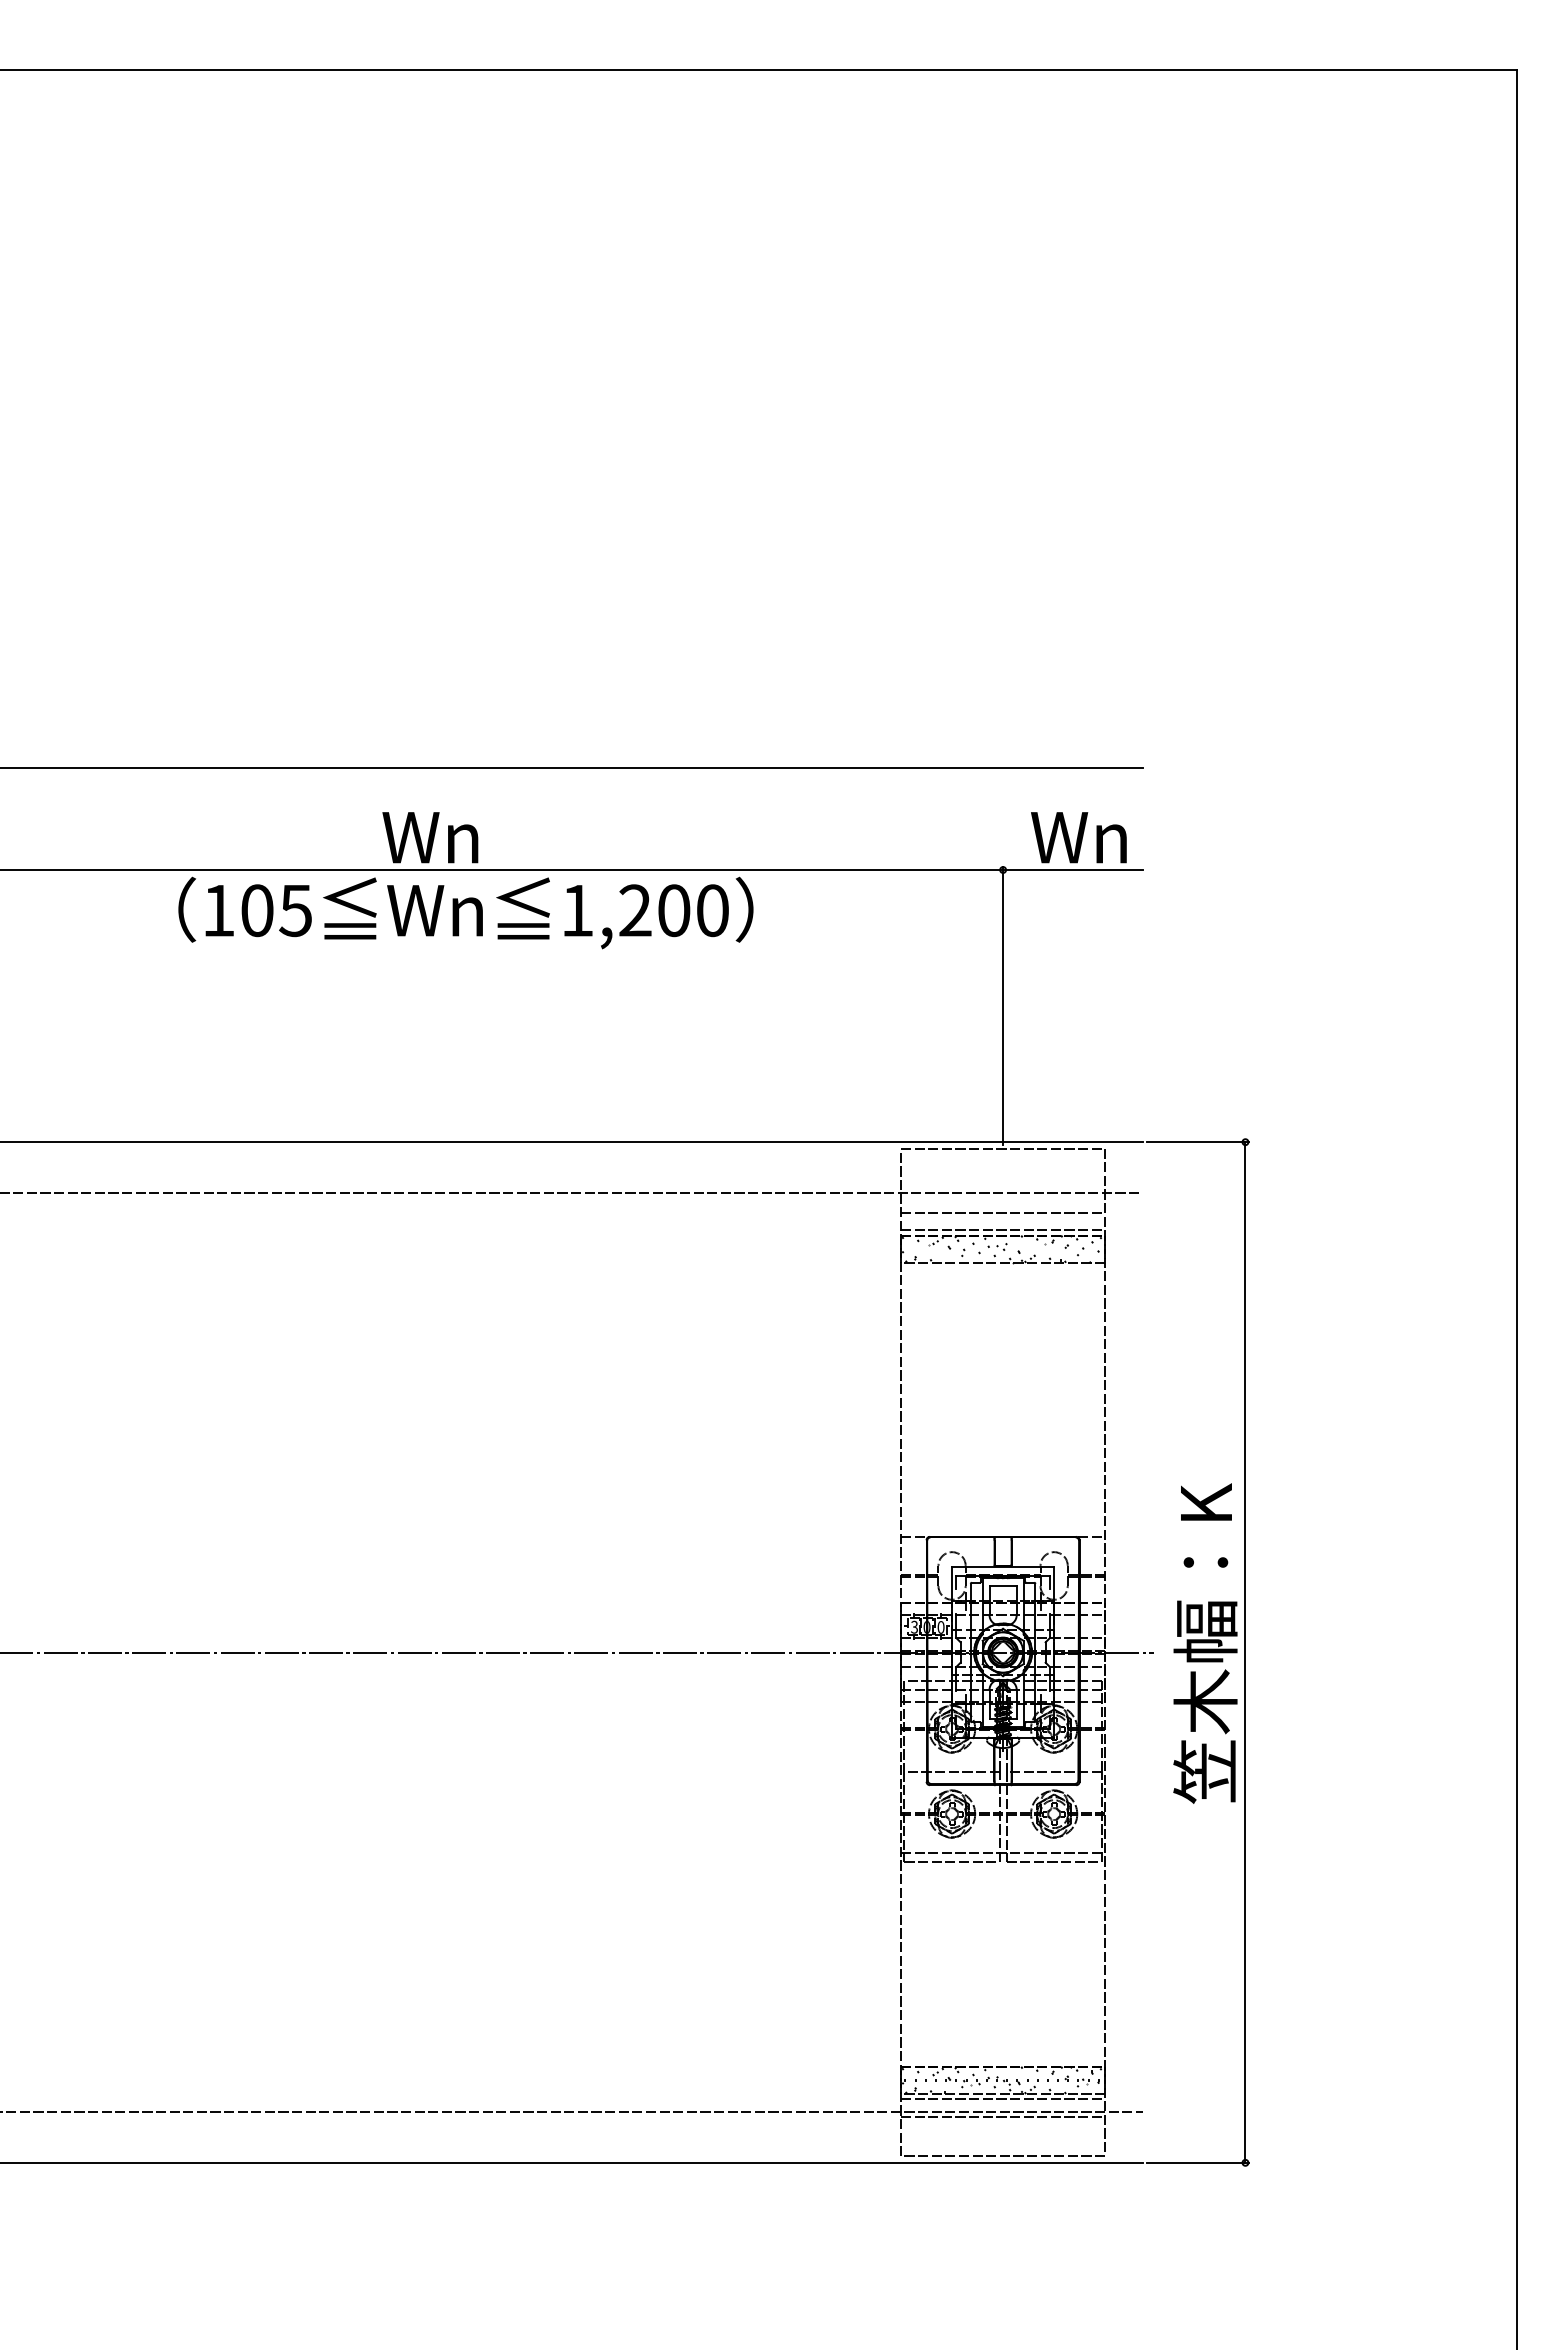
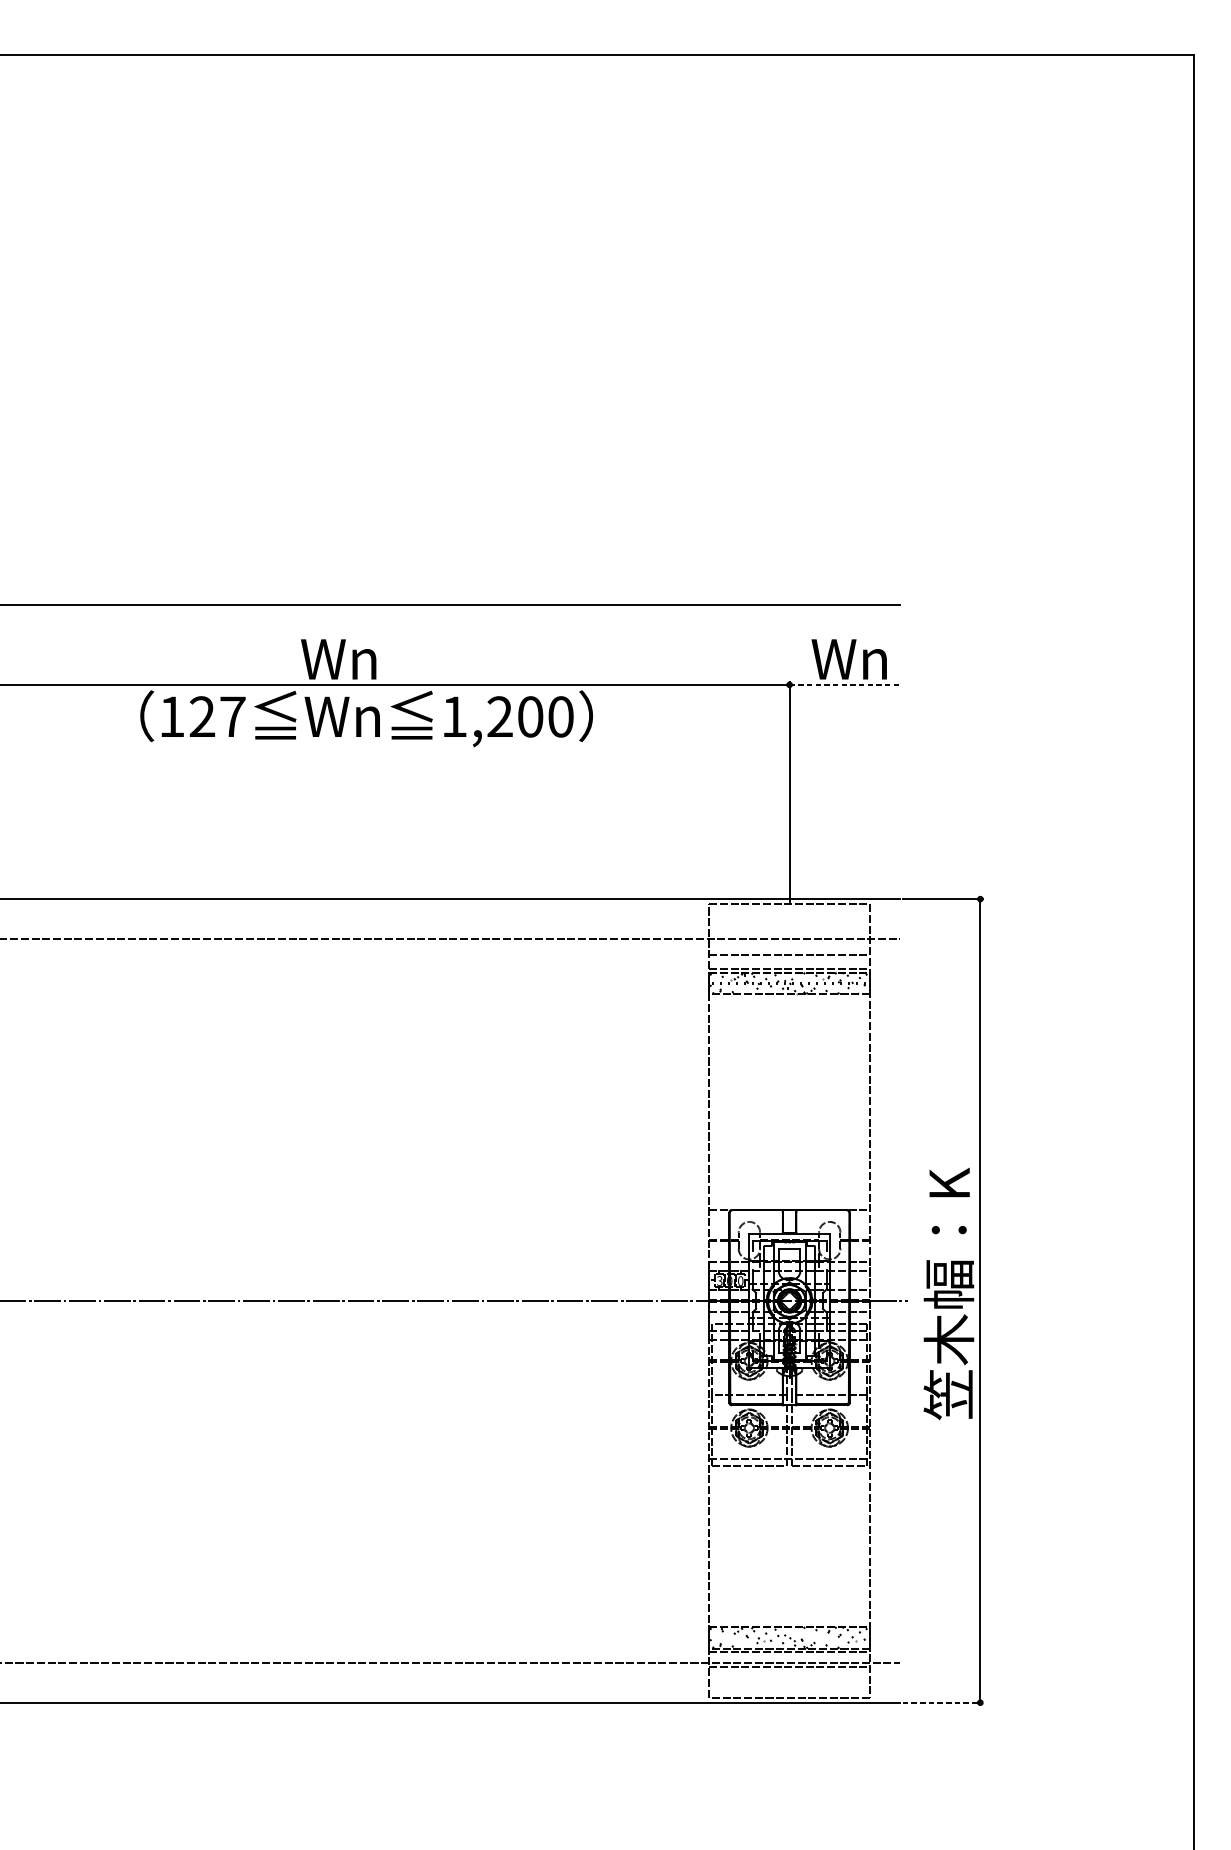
line: (1073, 870) -> (844, 685), solid -> dashed
text: (276, 910) -> (217, 716), 105 -> 127
line: (1198, 2162) -> (943, 1702), solid -> dashed

